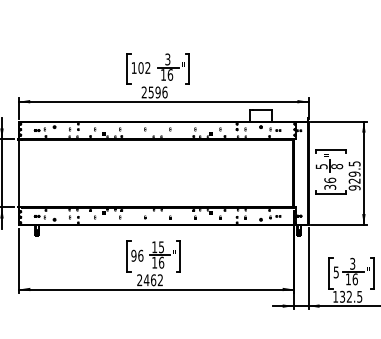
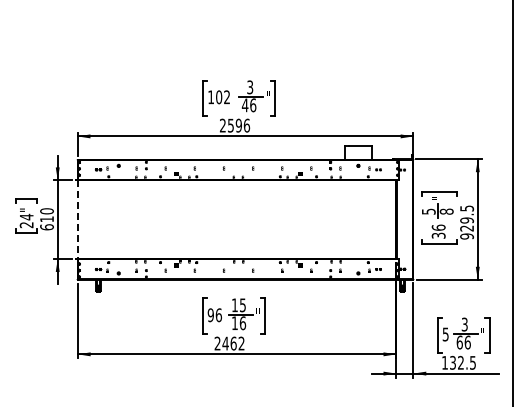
text: (162, 75) -> (244, 105), 16 -> 46
line: (19, 174) -> (77, 220), solid -> dashed
text: (348, 279) -> (459, 342), 16 -> 66

